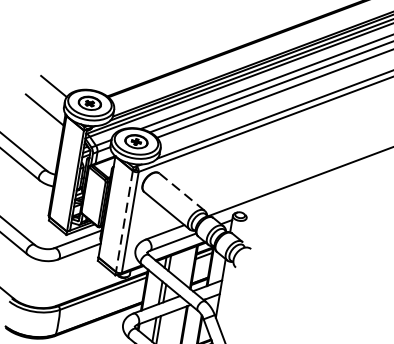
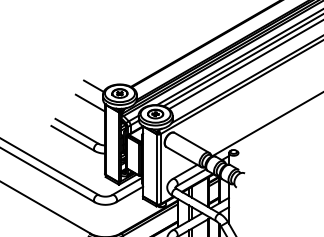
line: (181, 191) -> (191, 142), dashed -> solid
line: (124, 221) -> (156, 169), dashed -> solid

